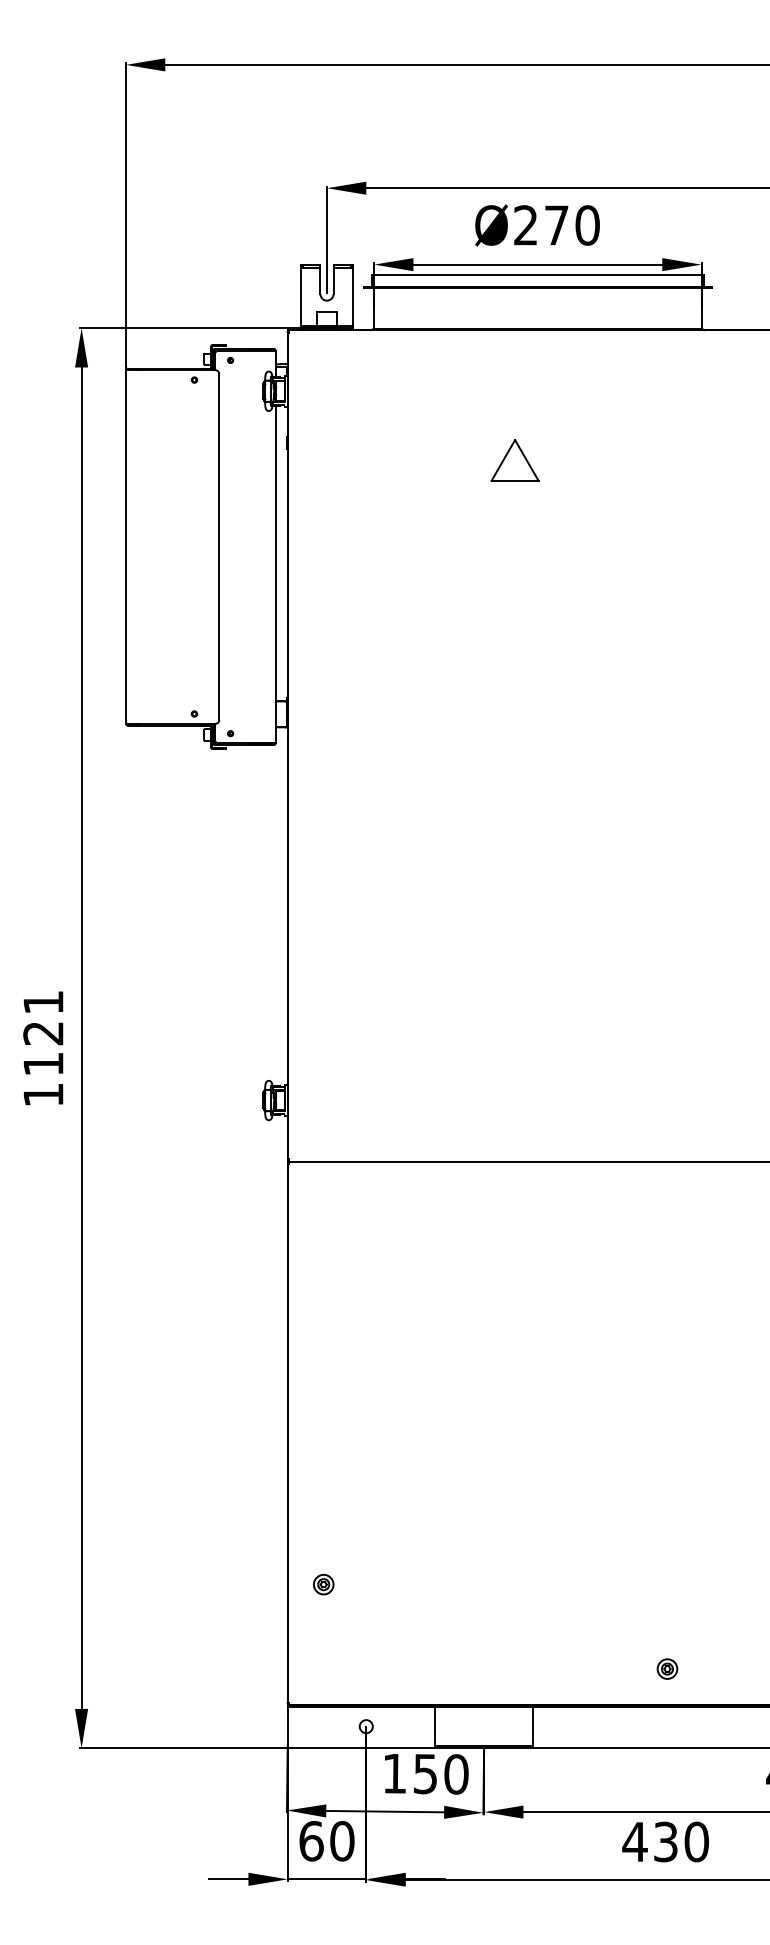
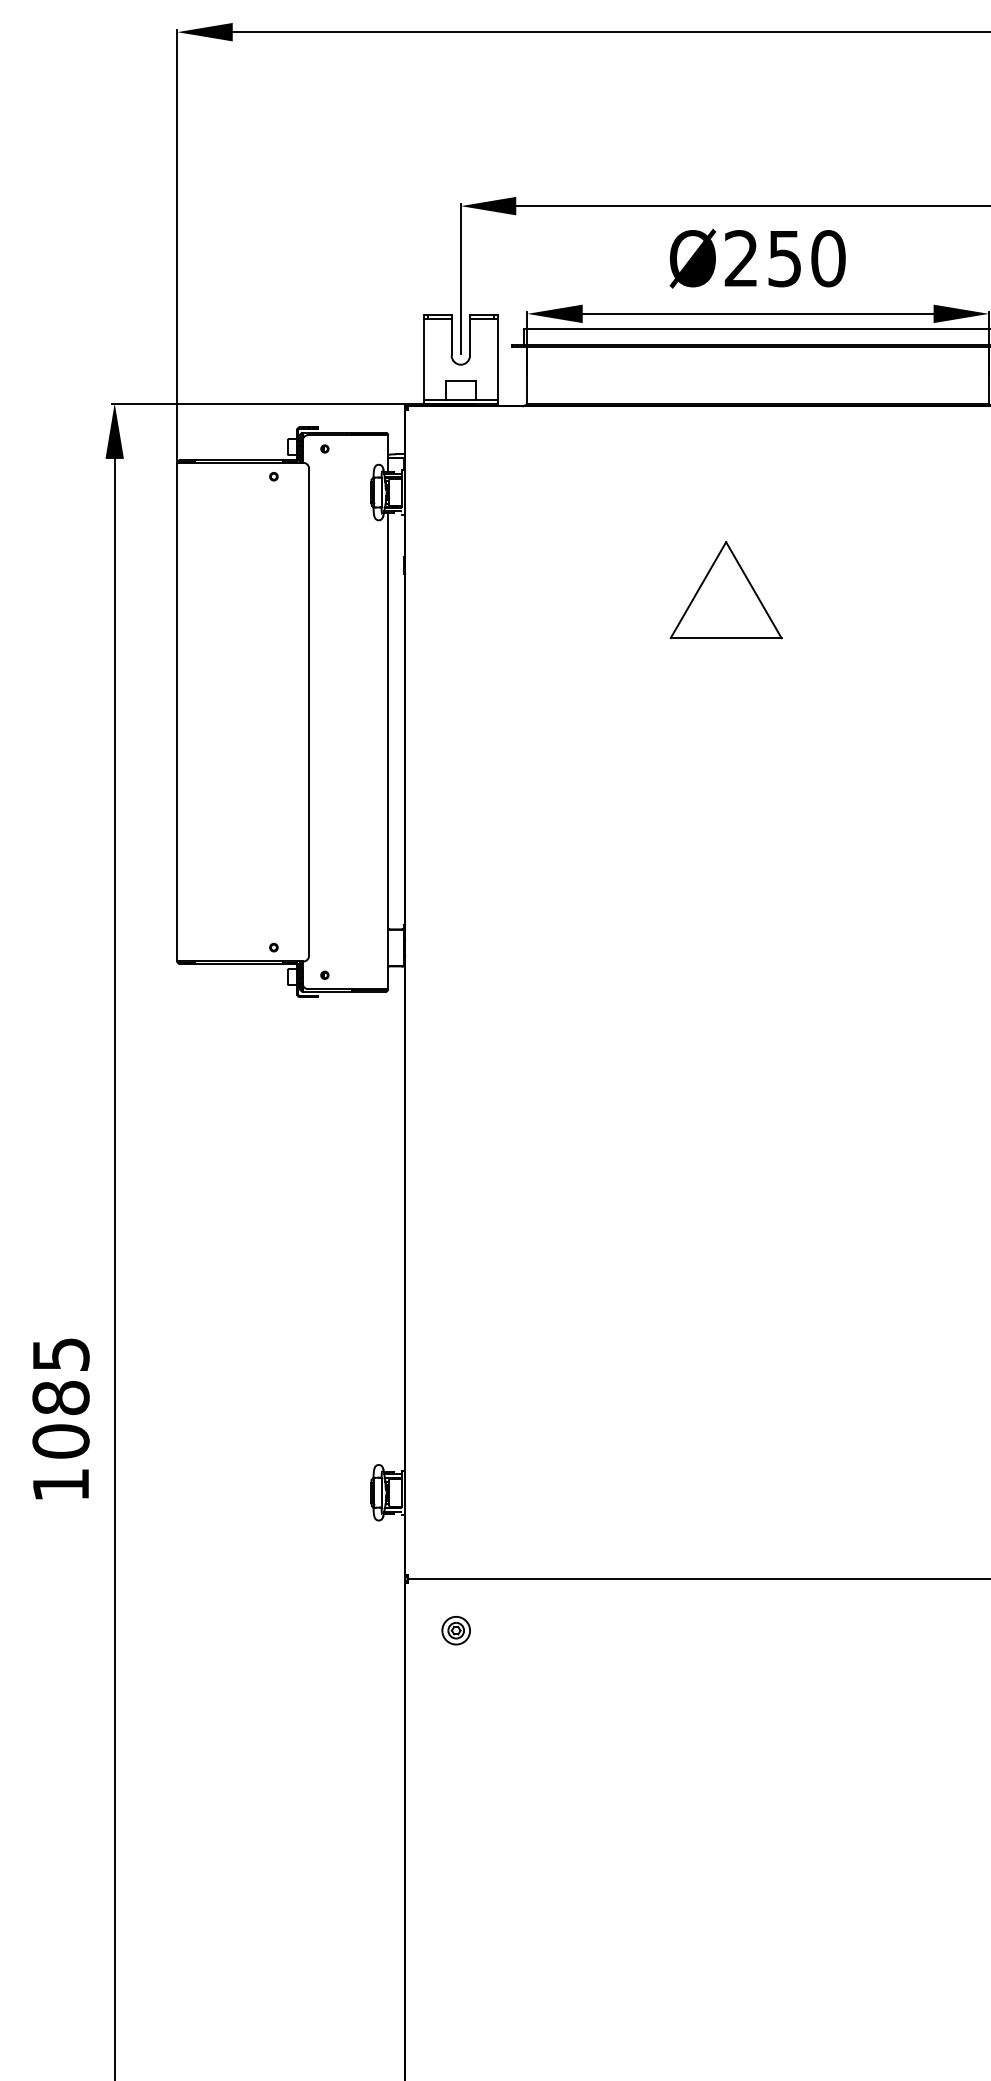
text: (556, 225) -> (784, 258), Ø270 -> Ø250
part: (514, 460) -> (725, 590), size x1.67
text: (43, 1033) -> (61, 1398), 1121 -> 1085
part: (323, 1198) -> (455, 1630), added

